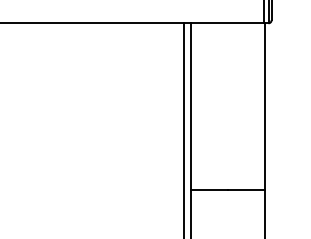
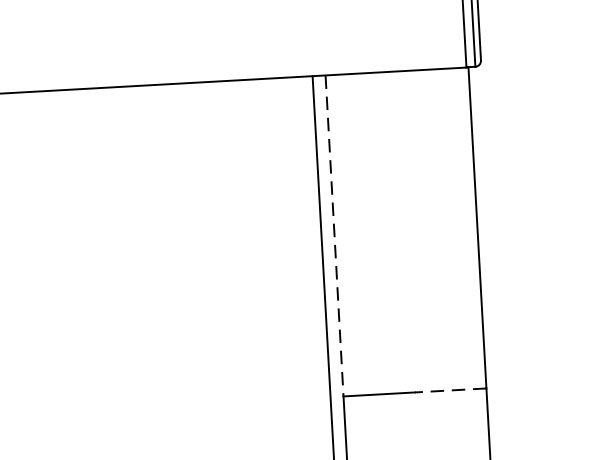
line: (190, 107) -> (334, 237), solid -> dashed
line: (246, 190) -> (450, 390), solid -> dashed

